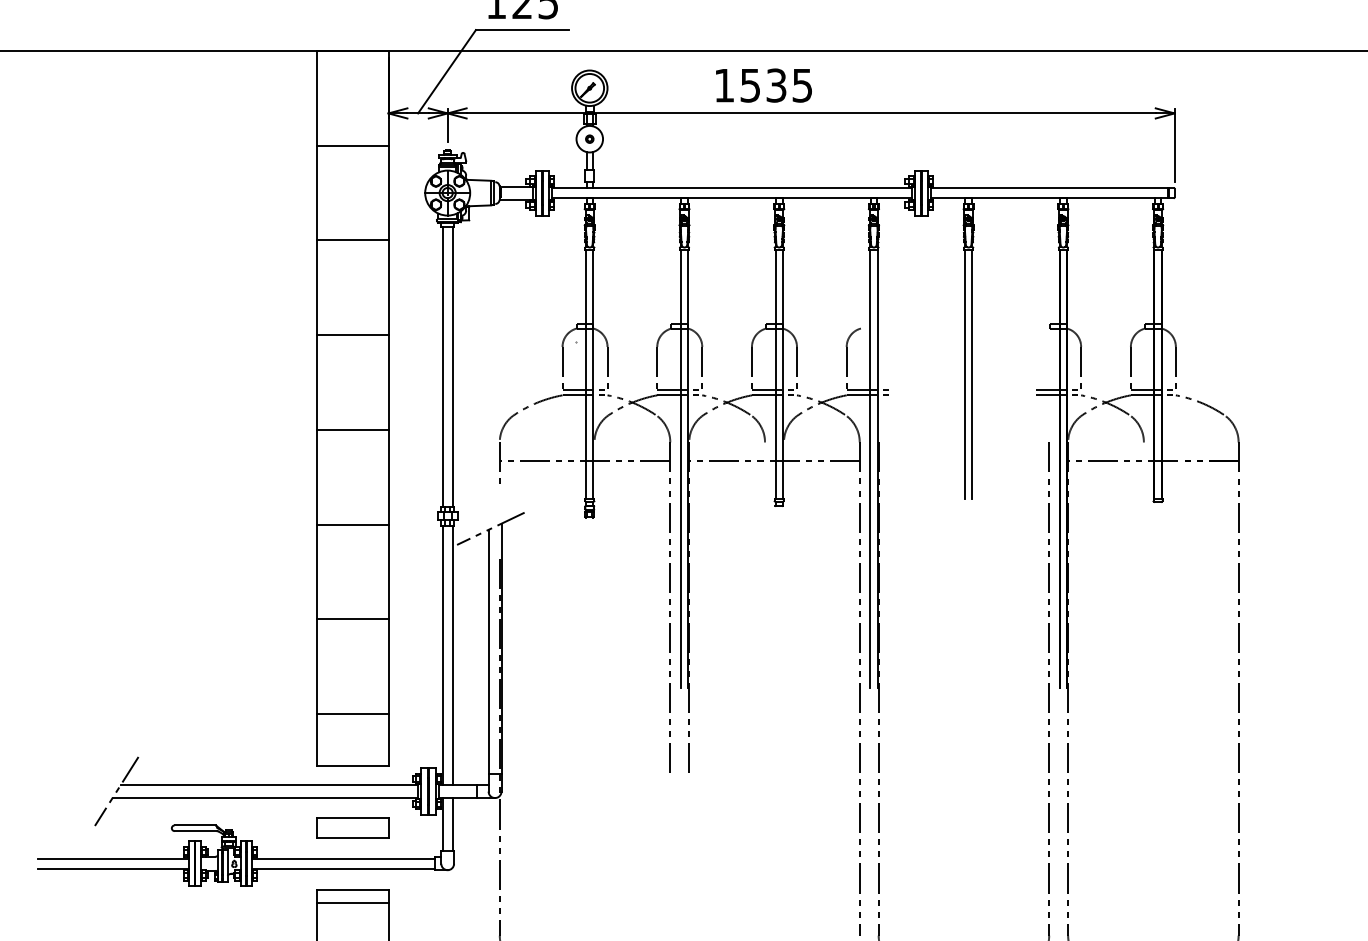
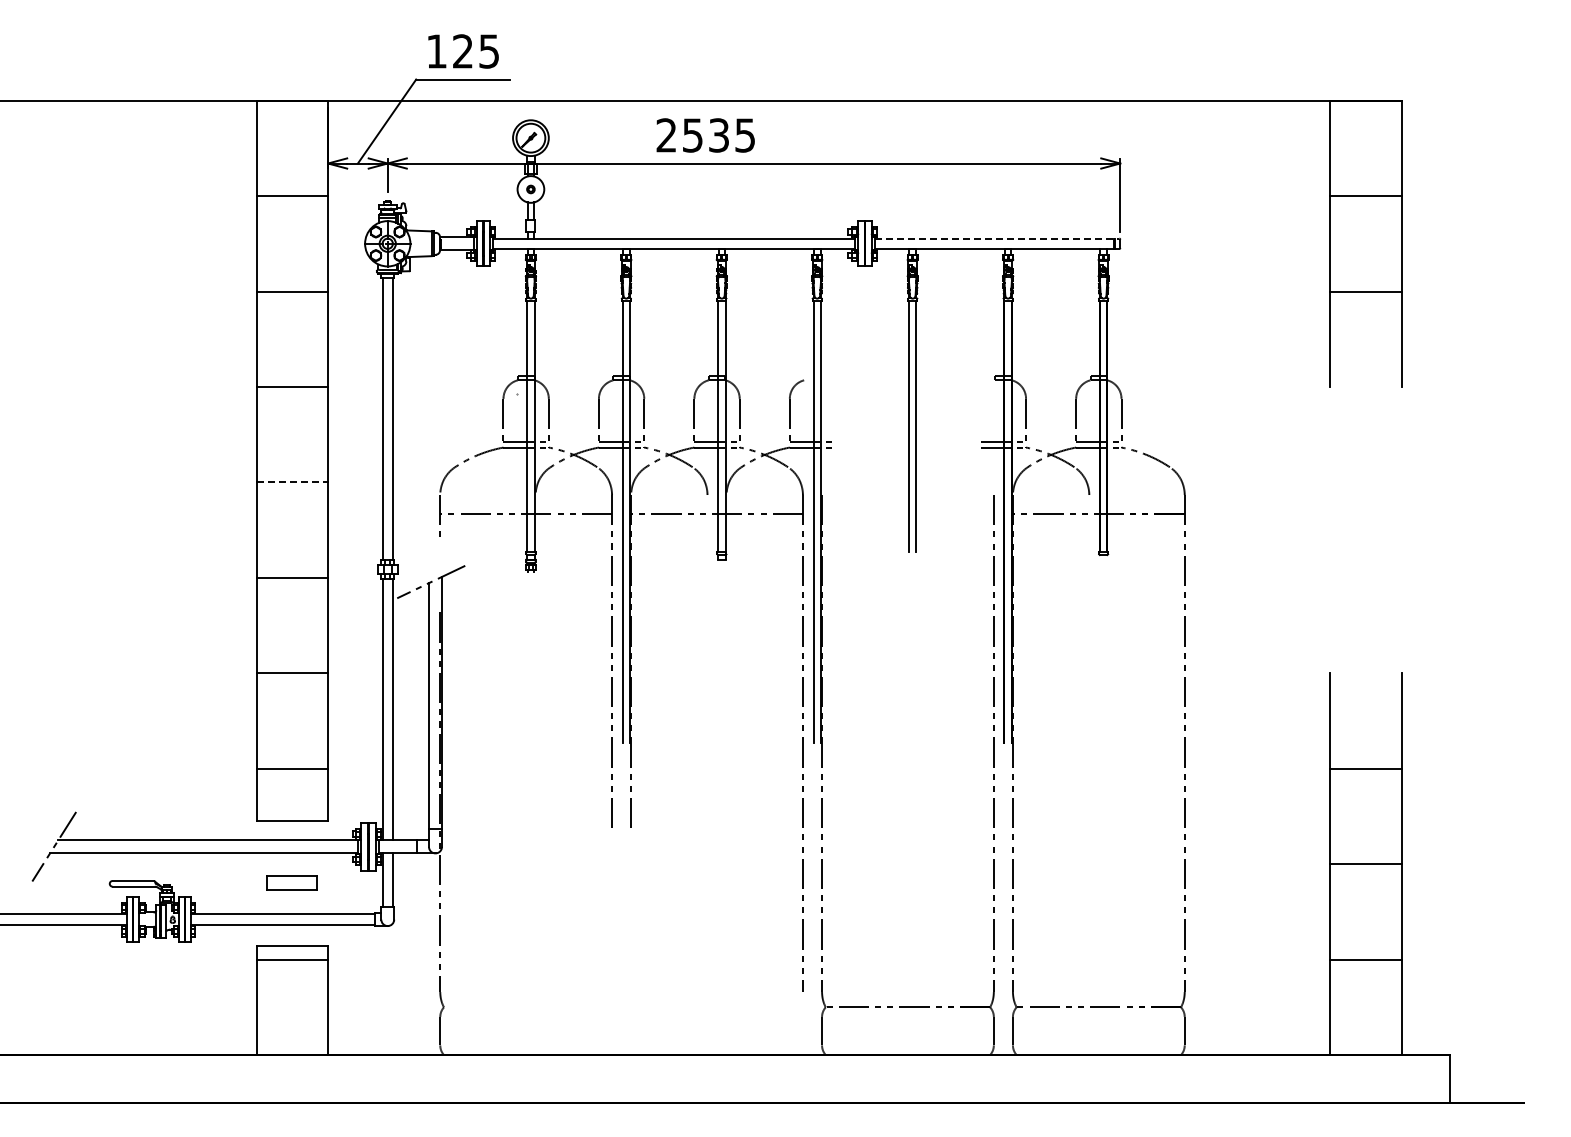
text: (723, 85) -> (665, 135), 1535 -> 2535
line: (1052, 187) -> (997, 238), solid -> dashed
line: (353, 429) -> (292, 482), solid -> dashed
part: (353, 826) -> (292, 882), size x0.7

